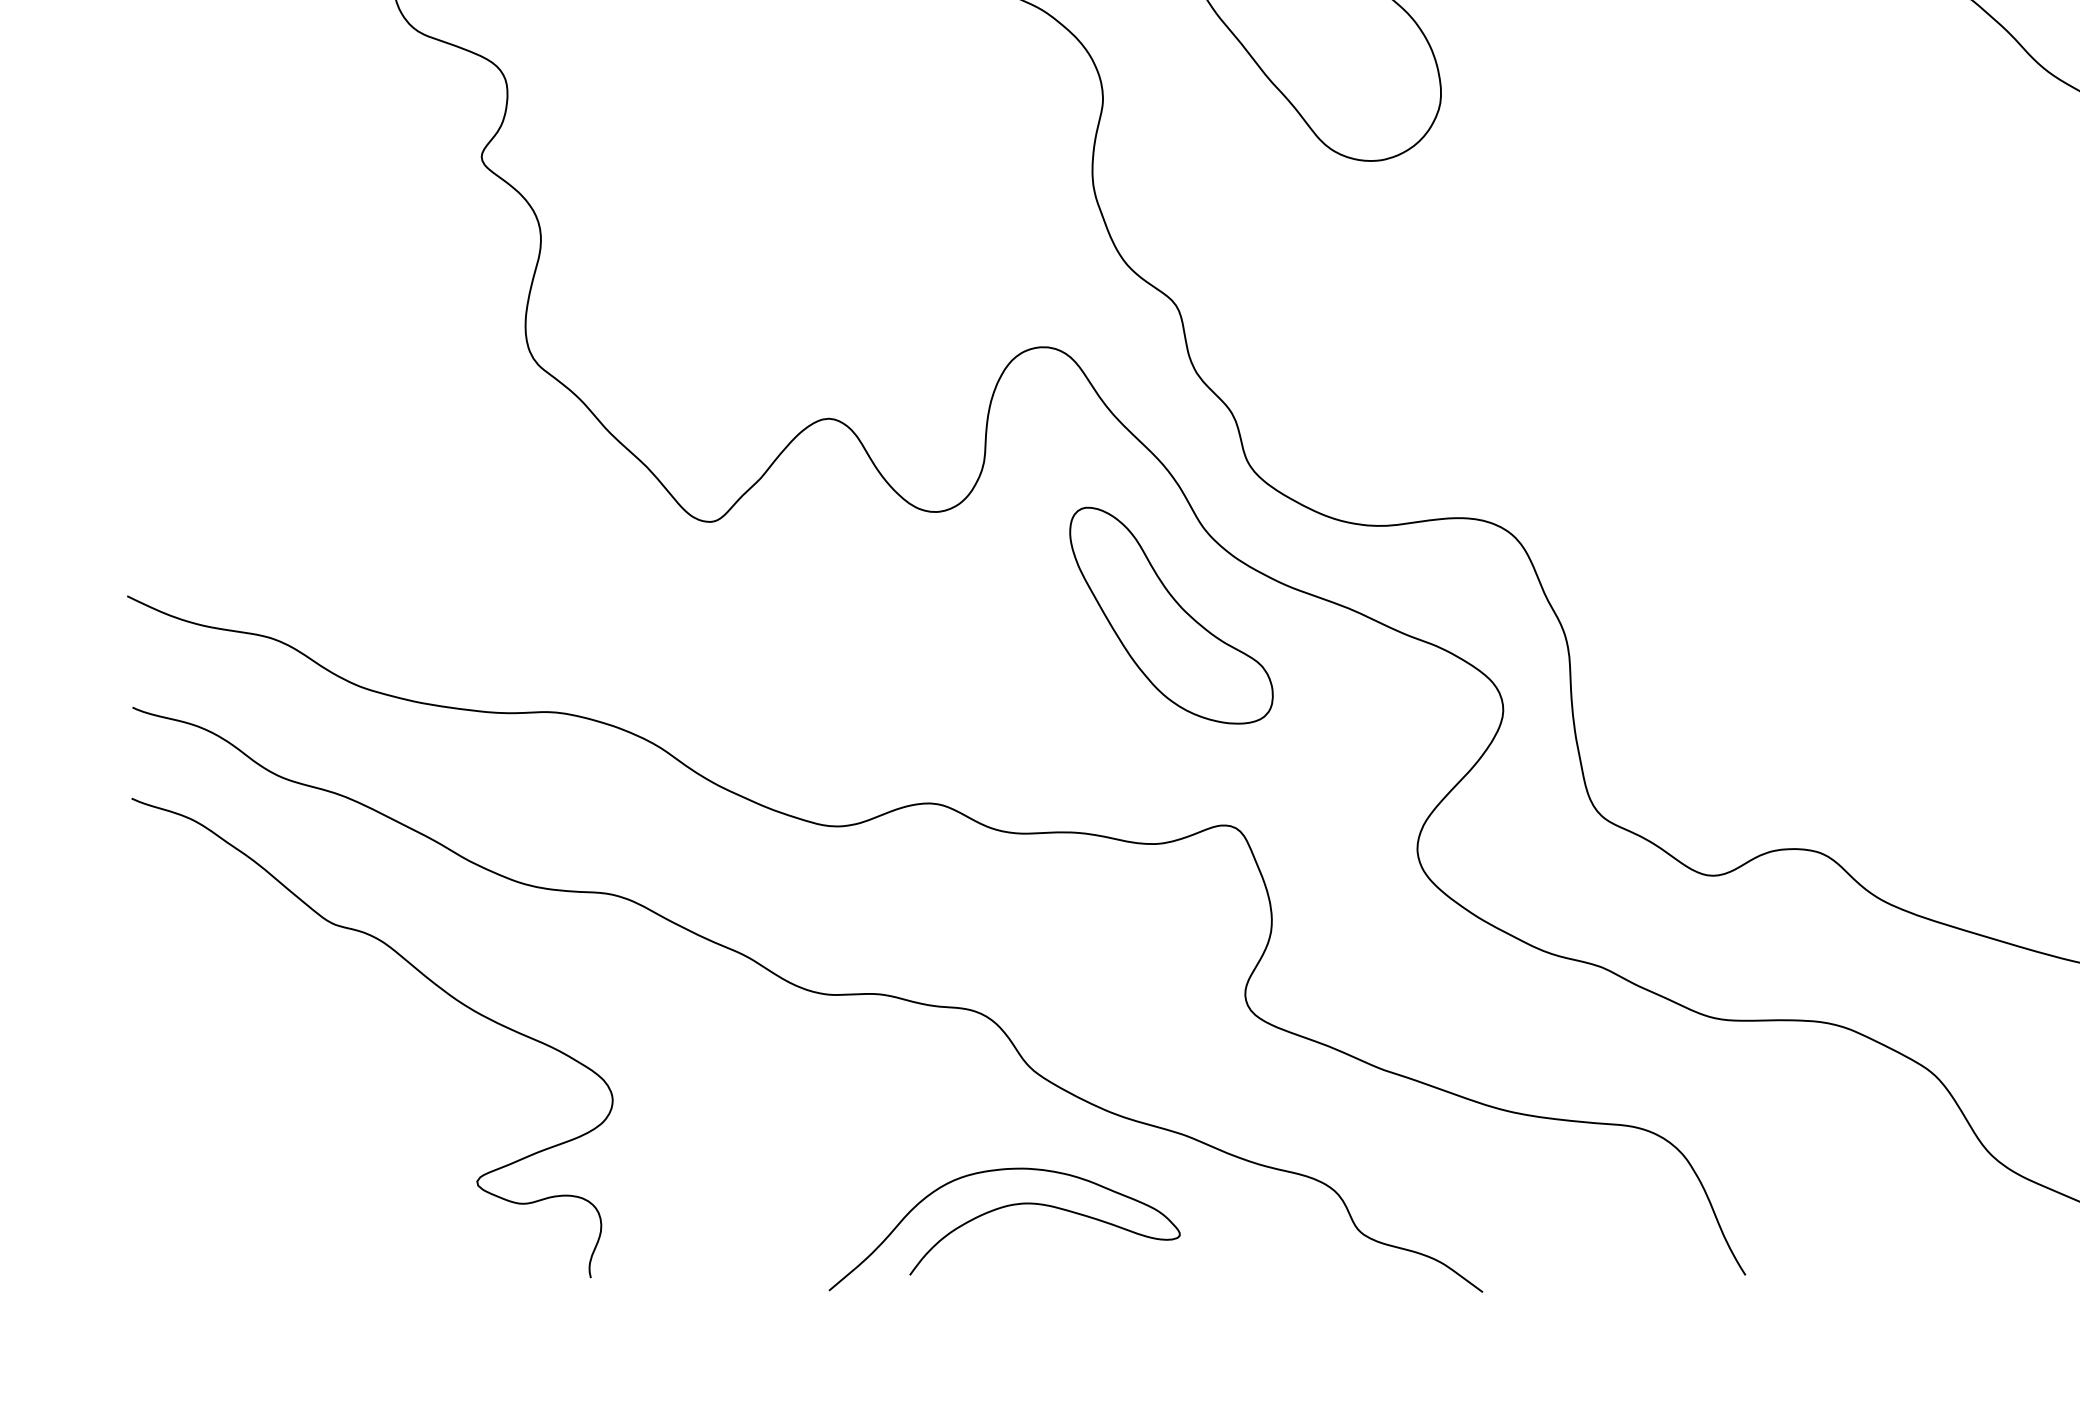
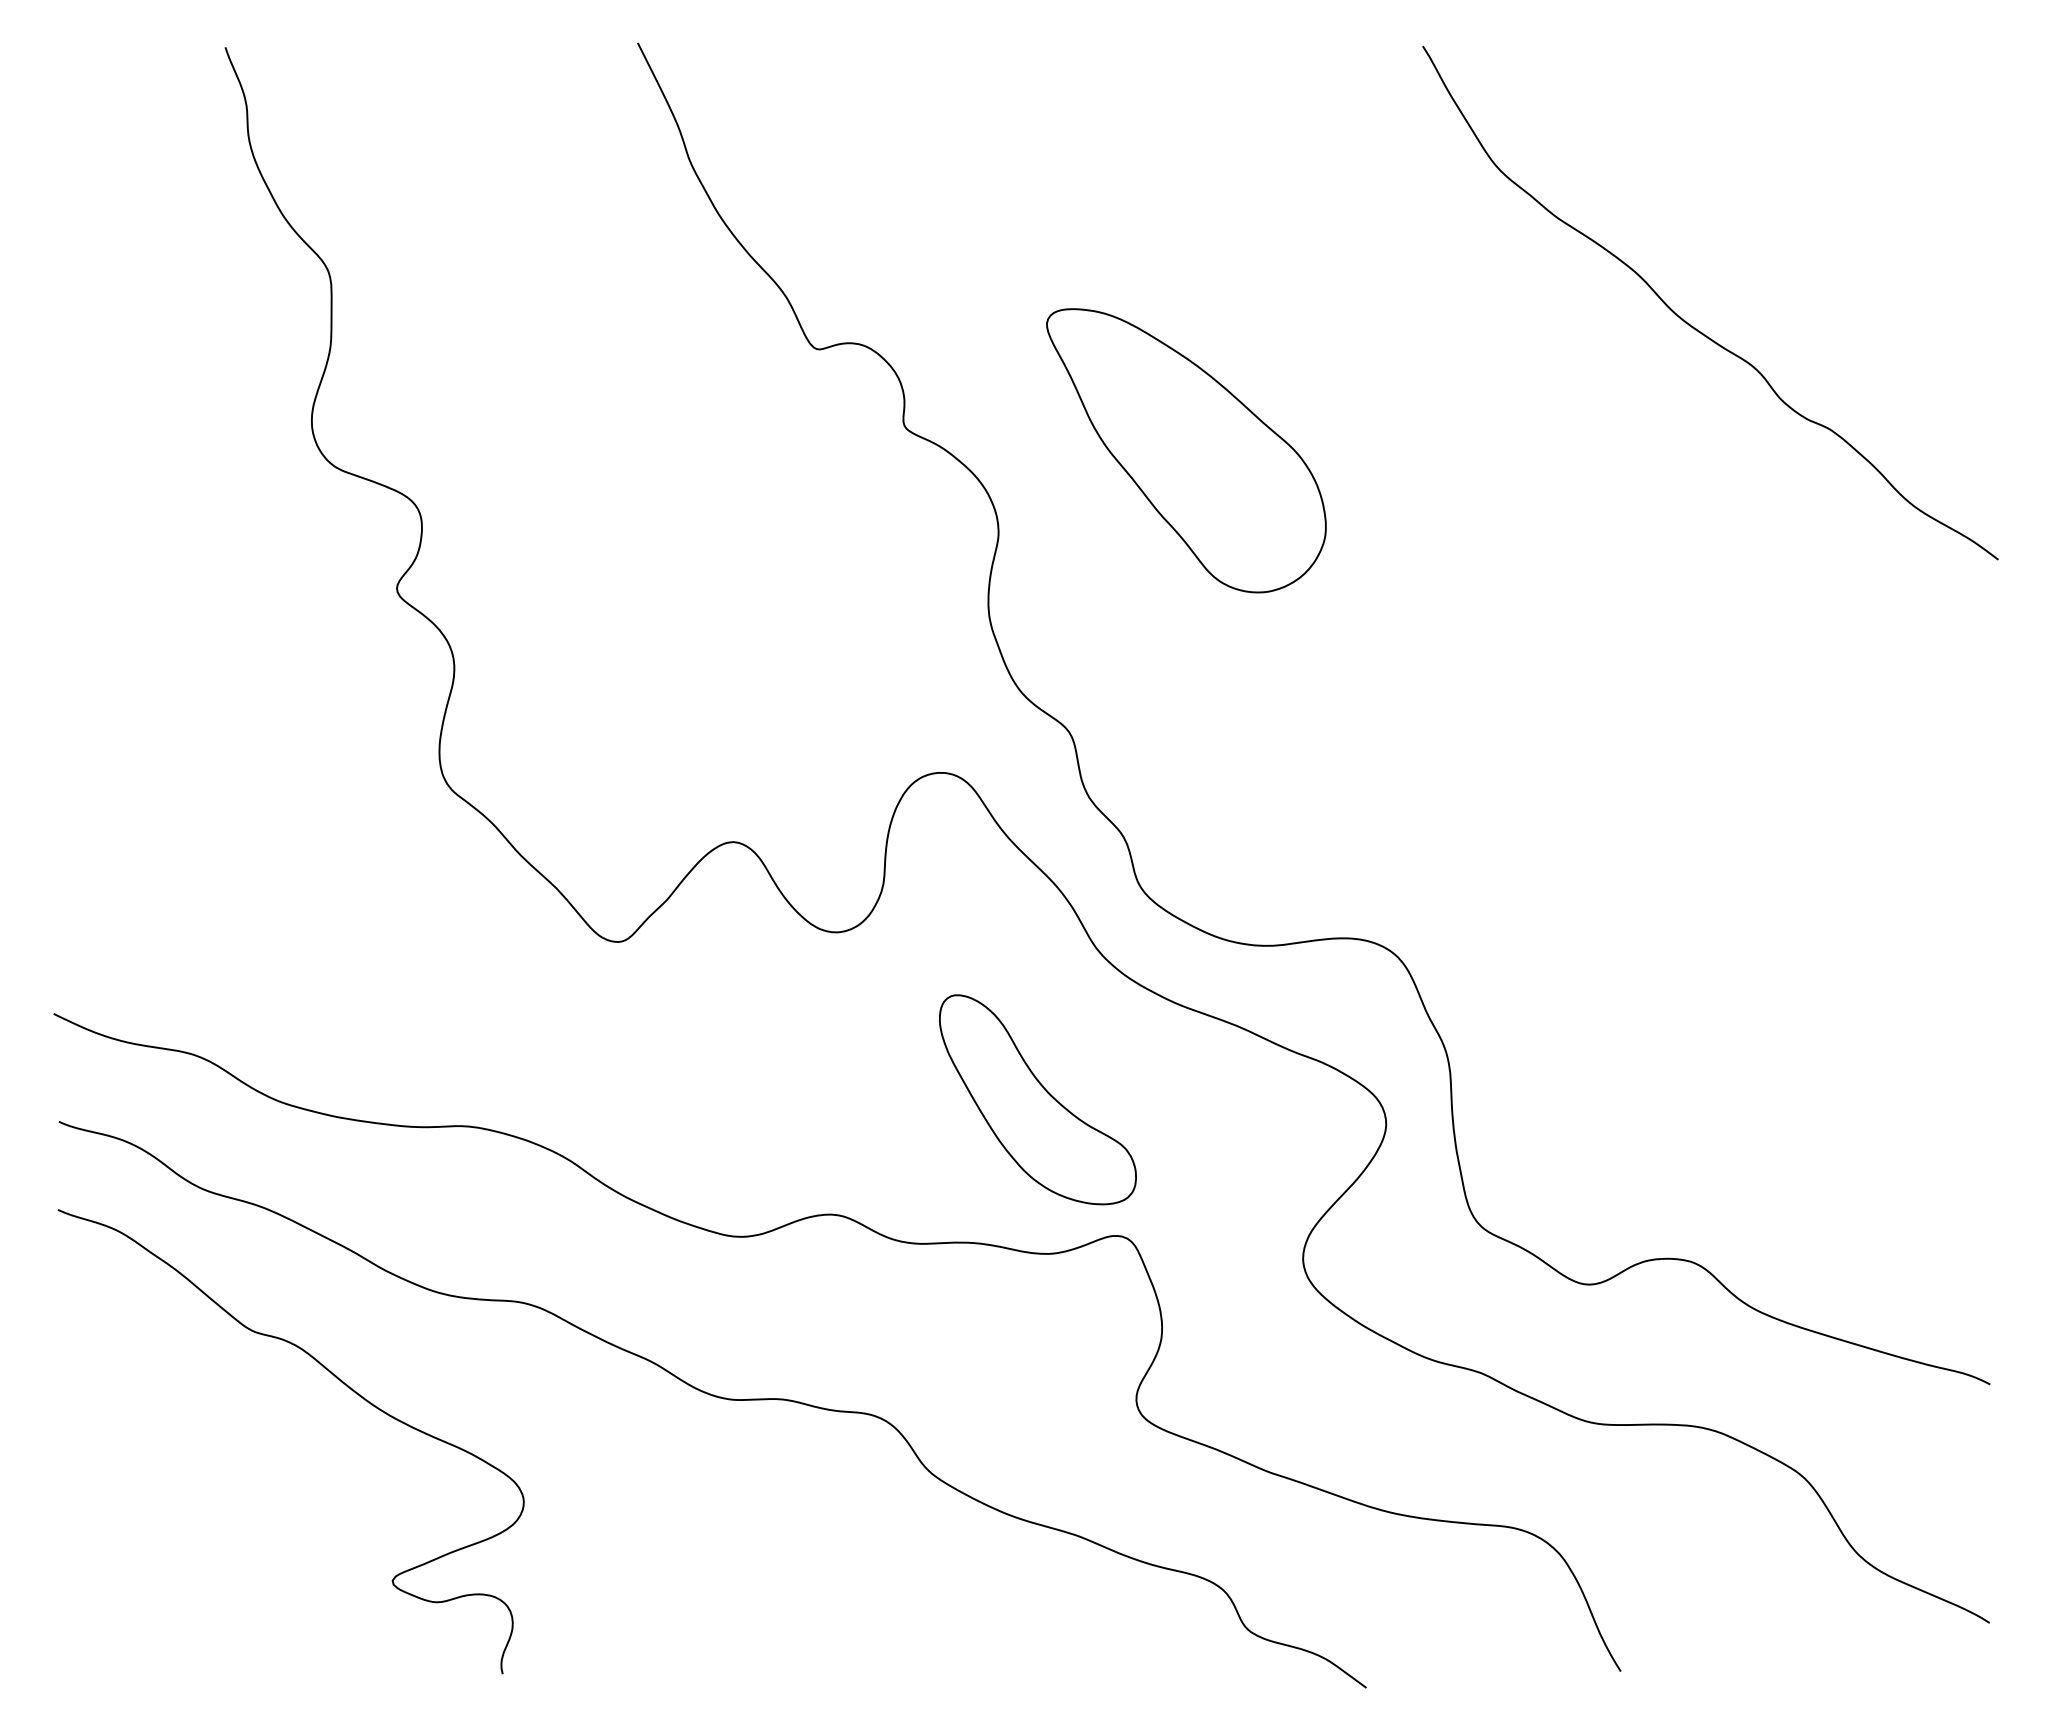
part: (1171, 615) -> (1037, 1099), moved
curve: (997, 1210) -> (896, 1608), removed

